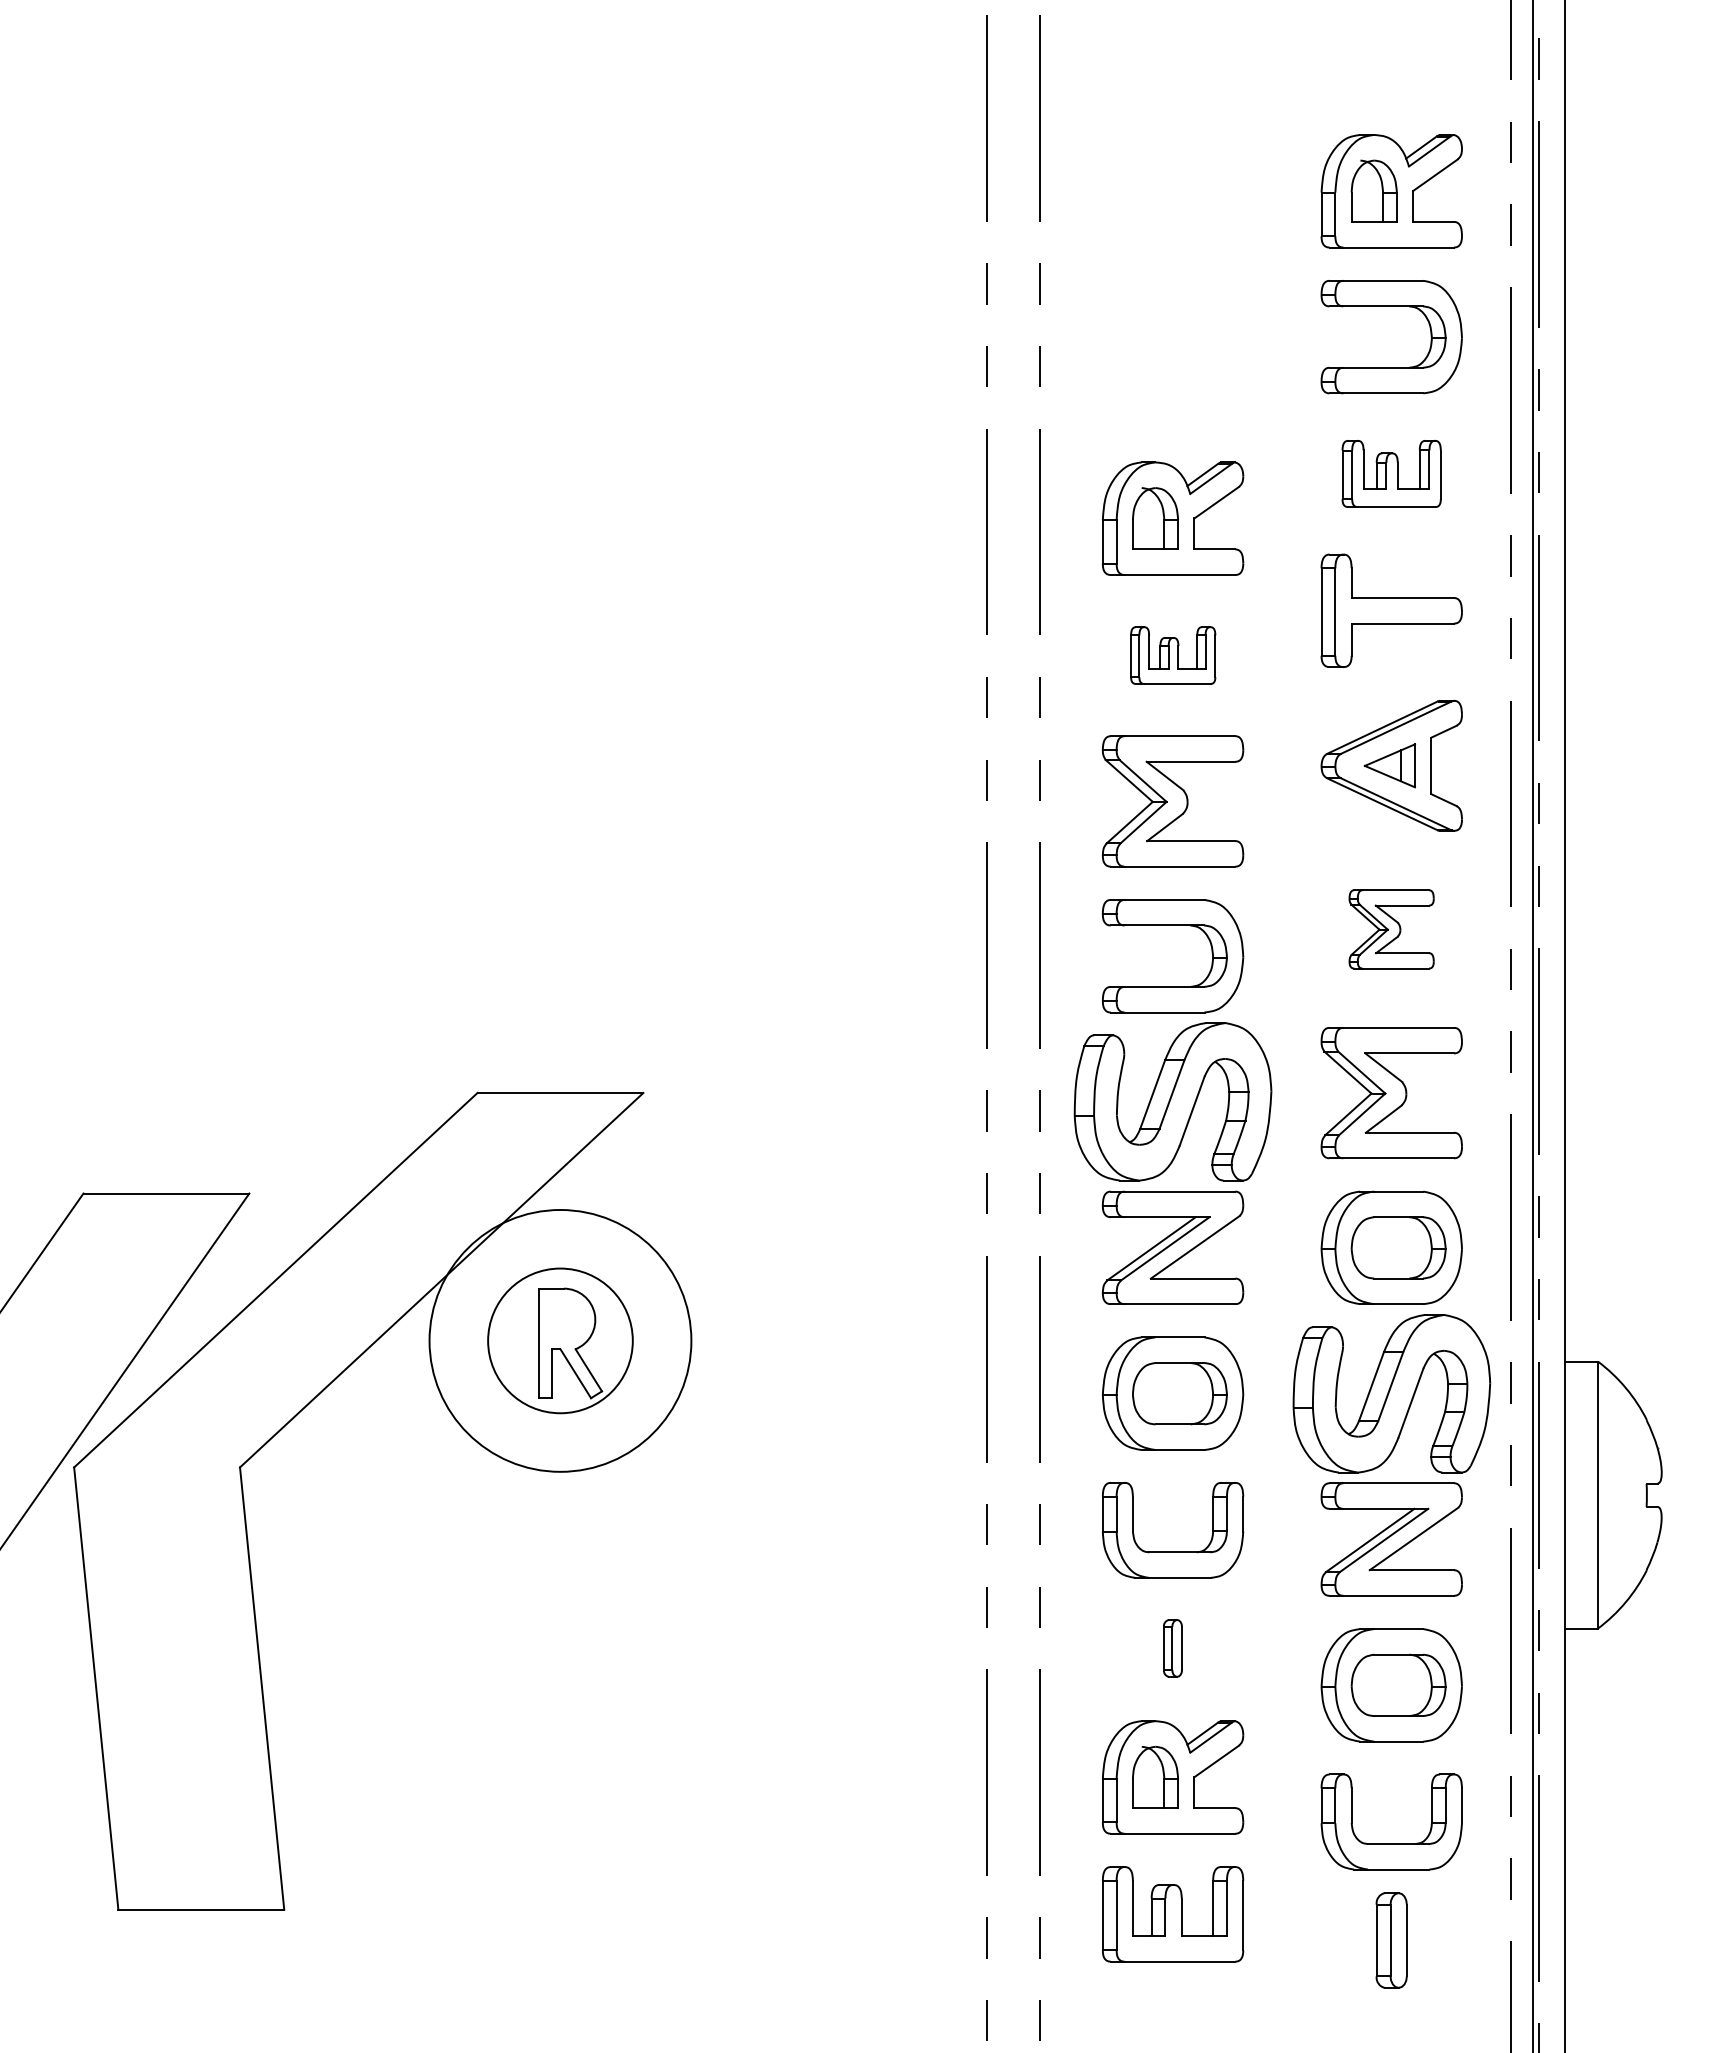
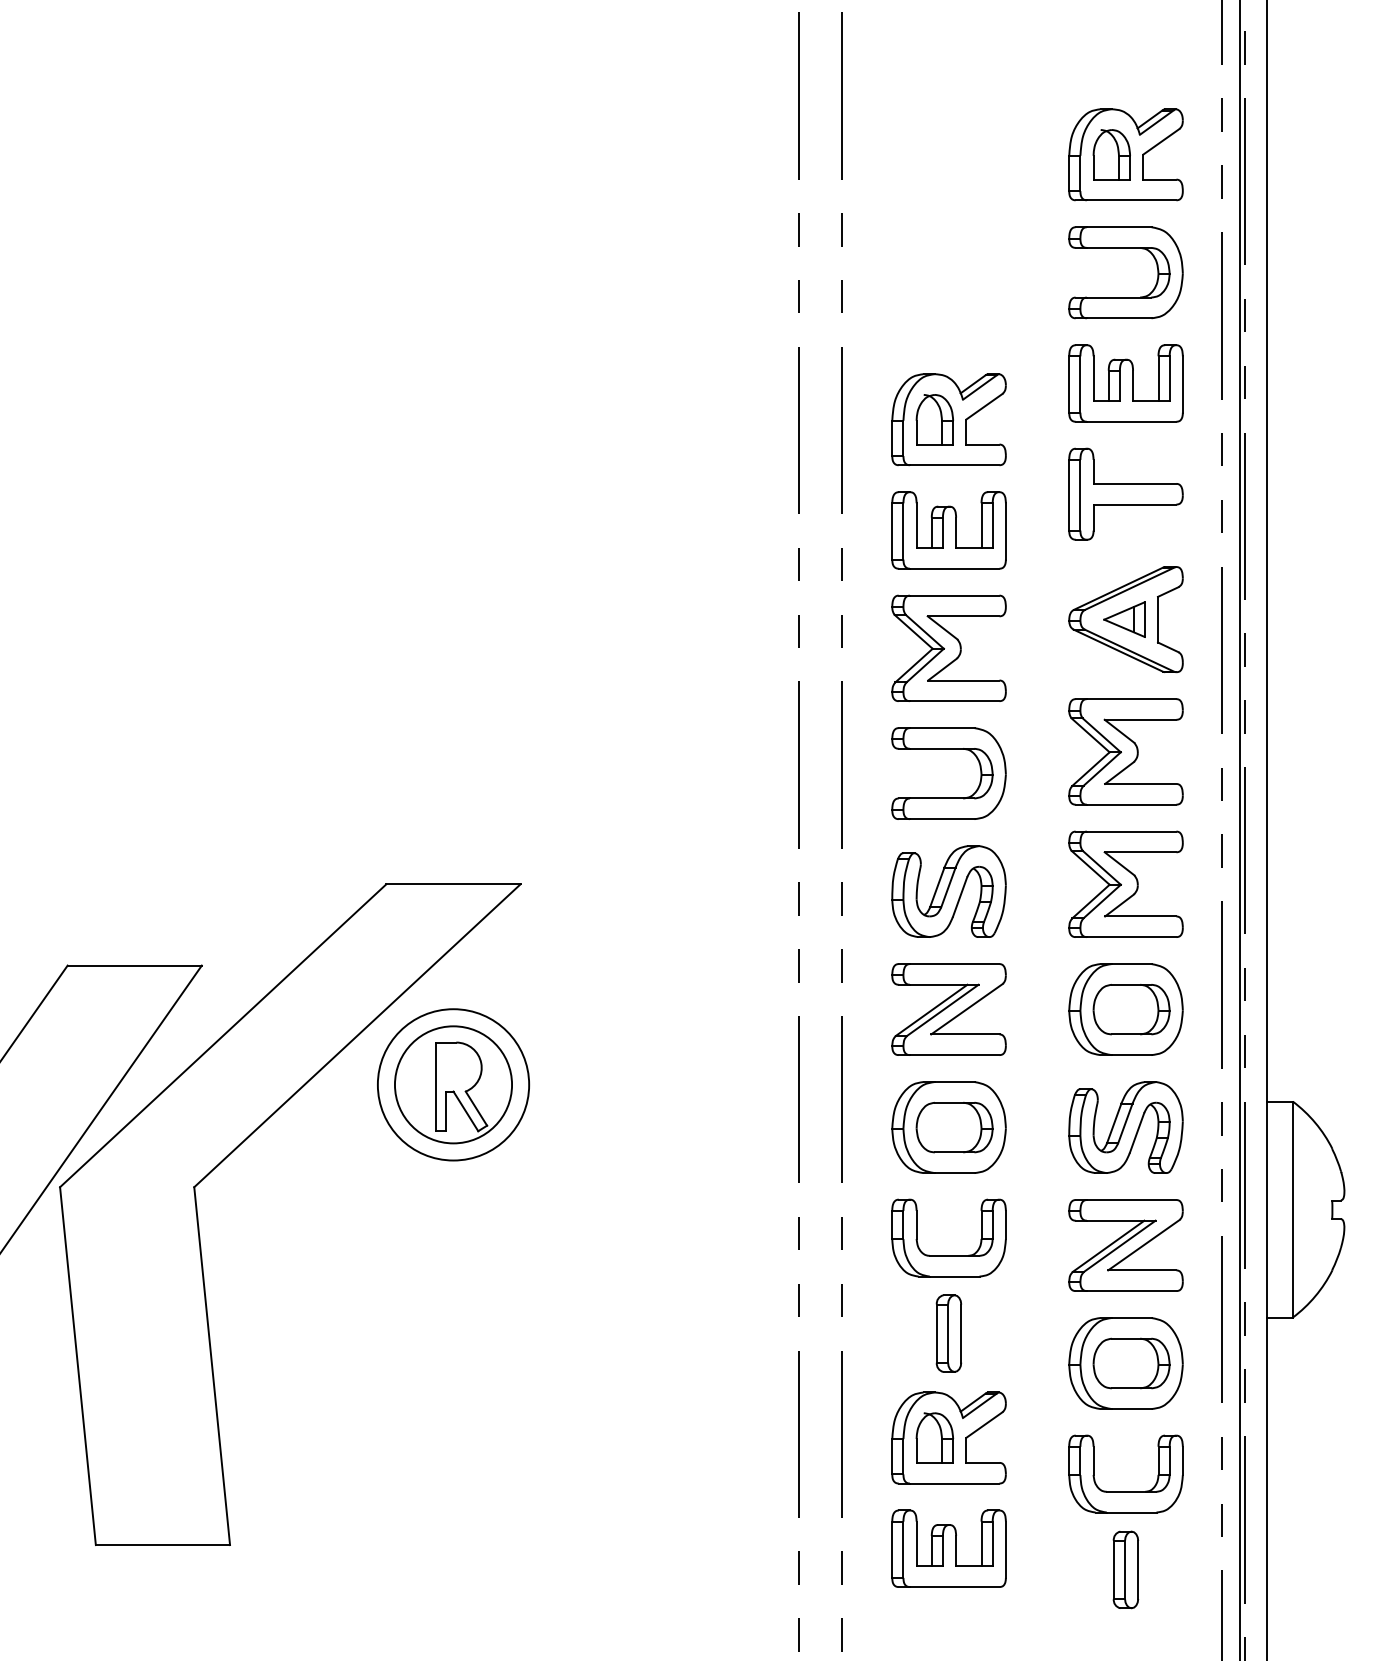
part: (1391, 473) -> (1125, 383), size x1.43
part: (1173, 655) -> (949, 530), size x1.67
part: (1391, 929) -> (1125, 752), size x1.67
part: (1172, 1102) -> (948, 891), size x0.71
circle: (559, 1340) -> (452, 1084), size x0.71
part: (1391, 1393) -> (1125, 1127), size x0.71
part: (1172, 1648) -> (948, 1333), size x1.67

